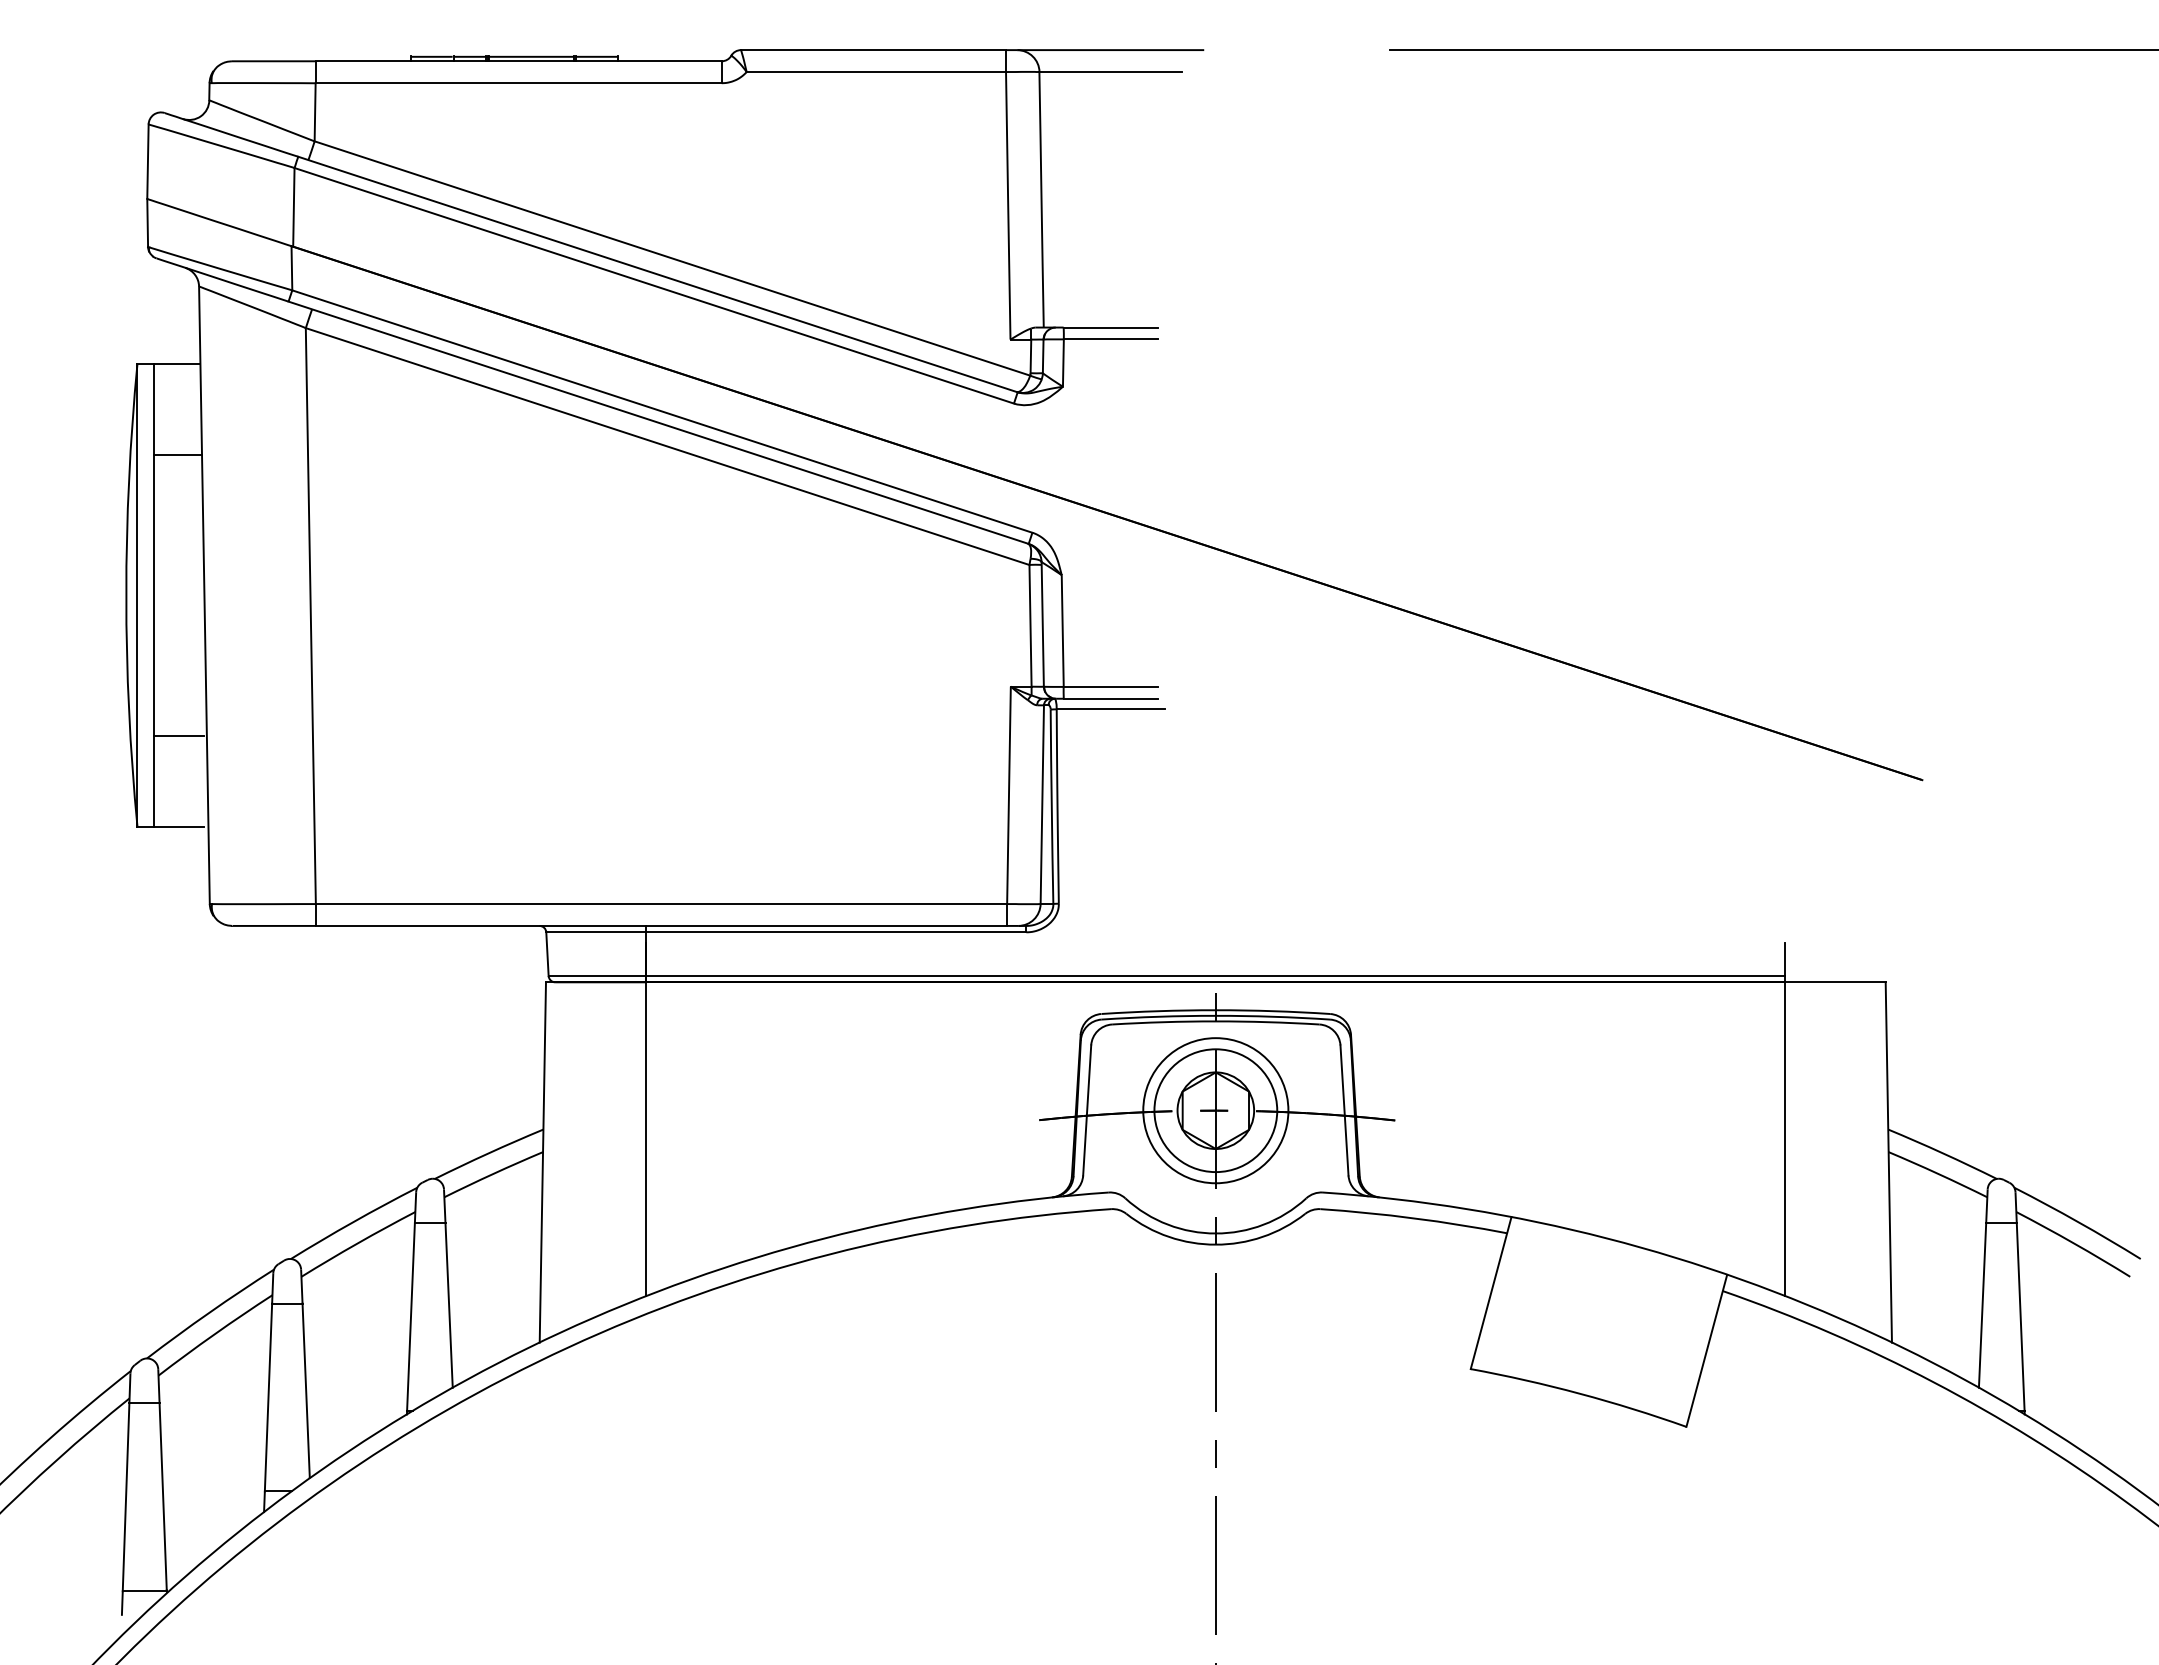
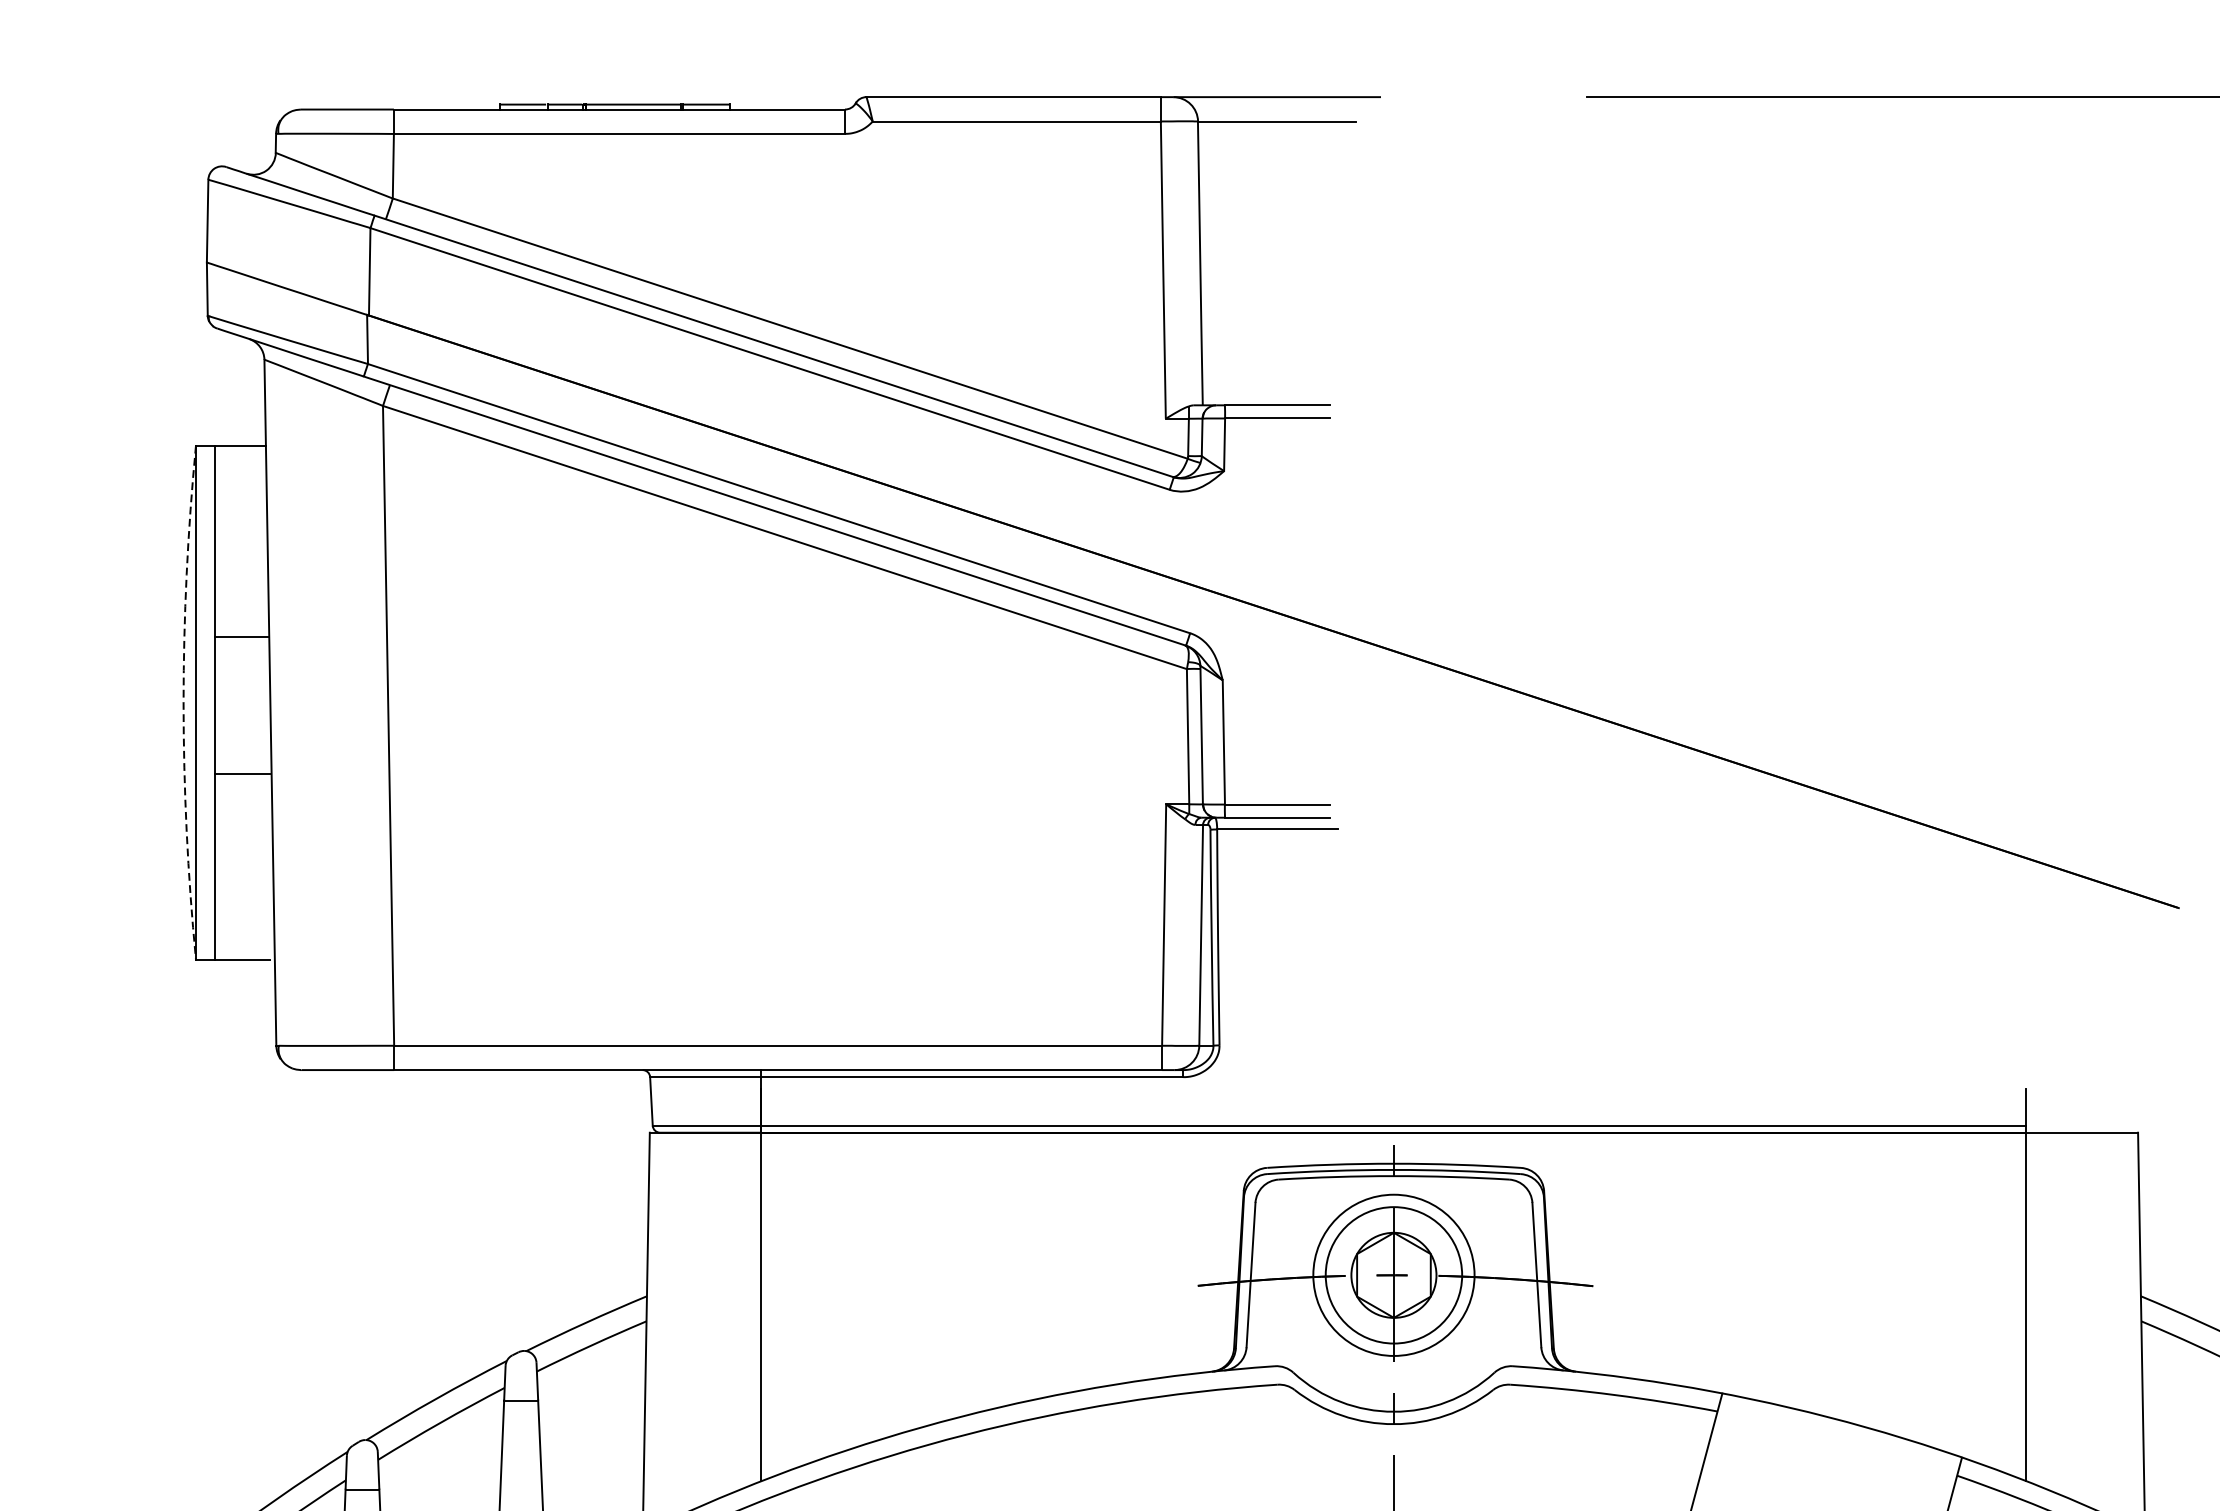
line: (178, 455) -> (241, 637), moved
arc: (126, 595) -> (183, 702), solid -> dashed
line: (179, 735) -> (242, 774), moved

